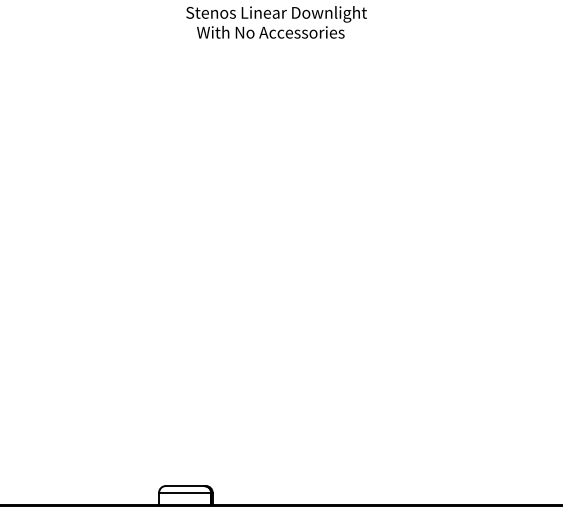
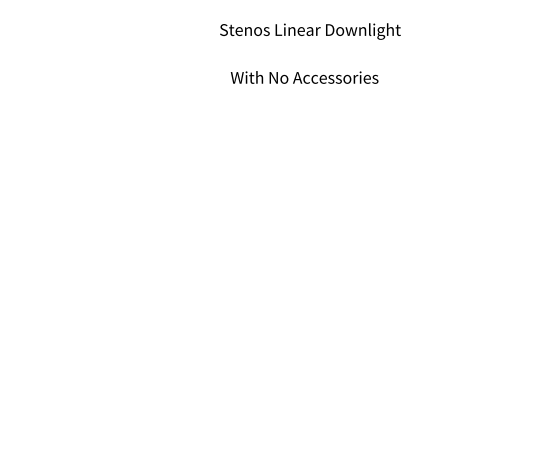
text: (270, 32) -> (304, 77), moved

